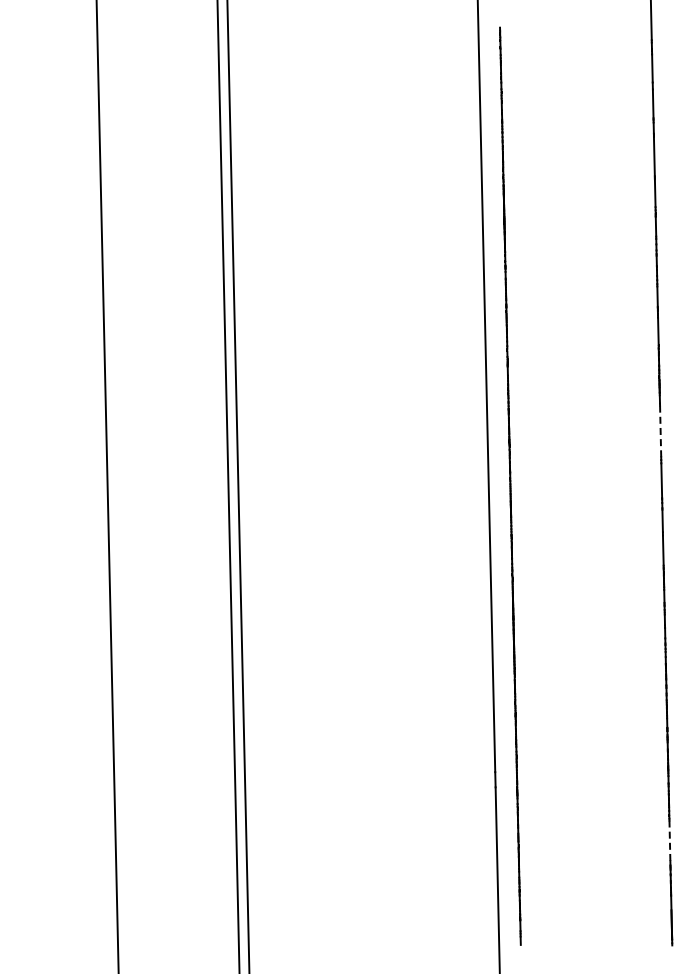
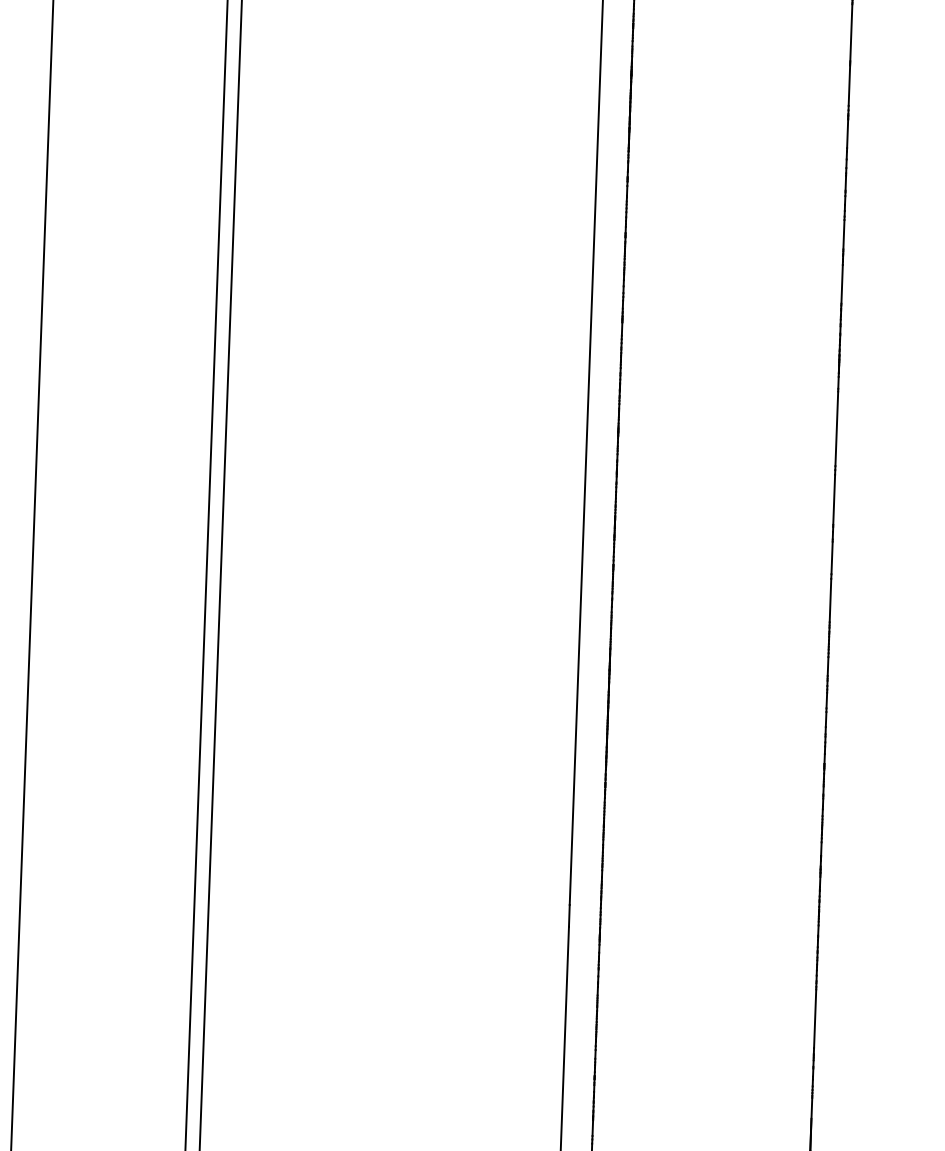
line: (660, 431) -> (836, 428), dashed -> solid
line: (669, 841) -> (814, 1019), dashed -> solid

